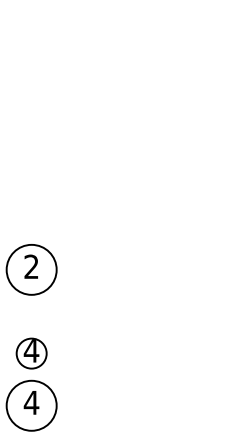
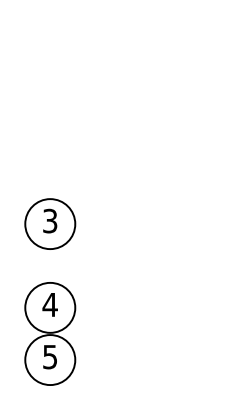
text: (31, 267) -> (50, 221), 2 -> 3
circle: (31, 353) -> (50, 307), size x1.67
text: (31, 403) -> (50, 357), 4 -> 5

